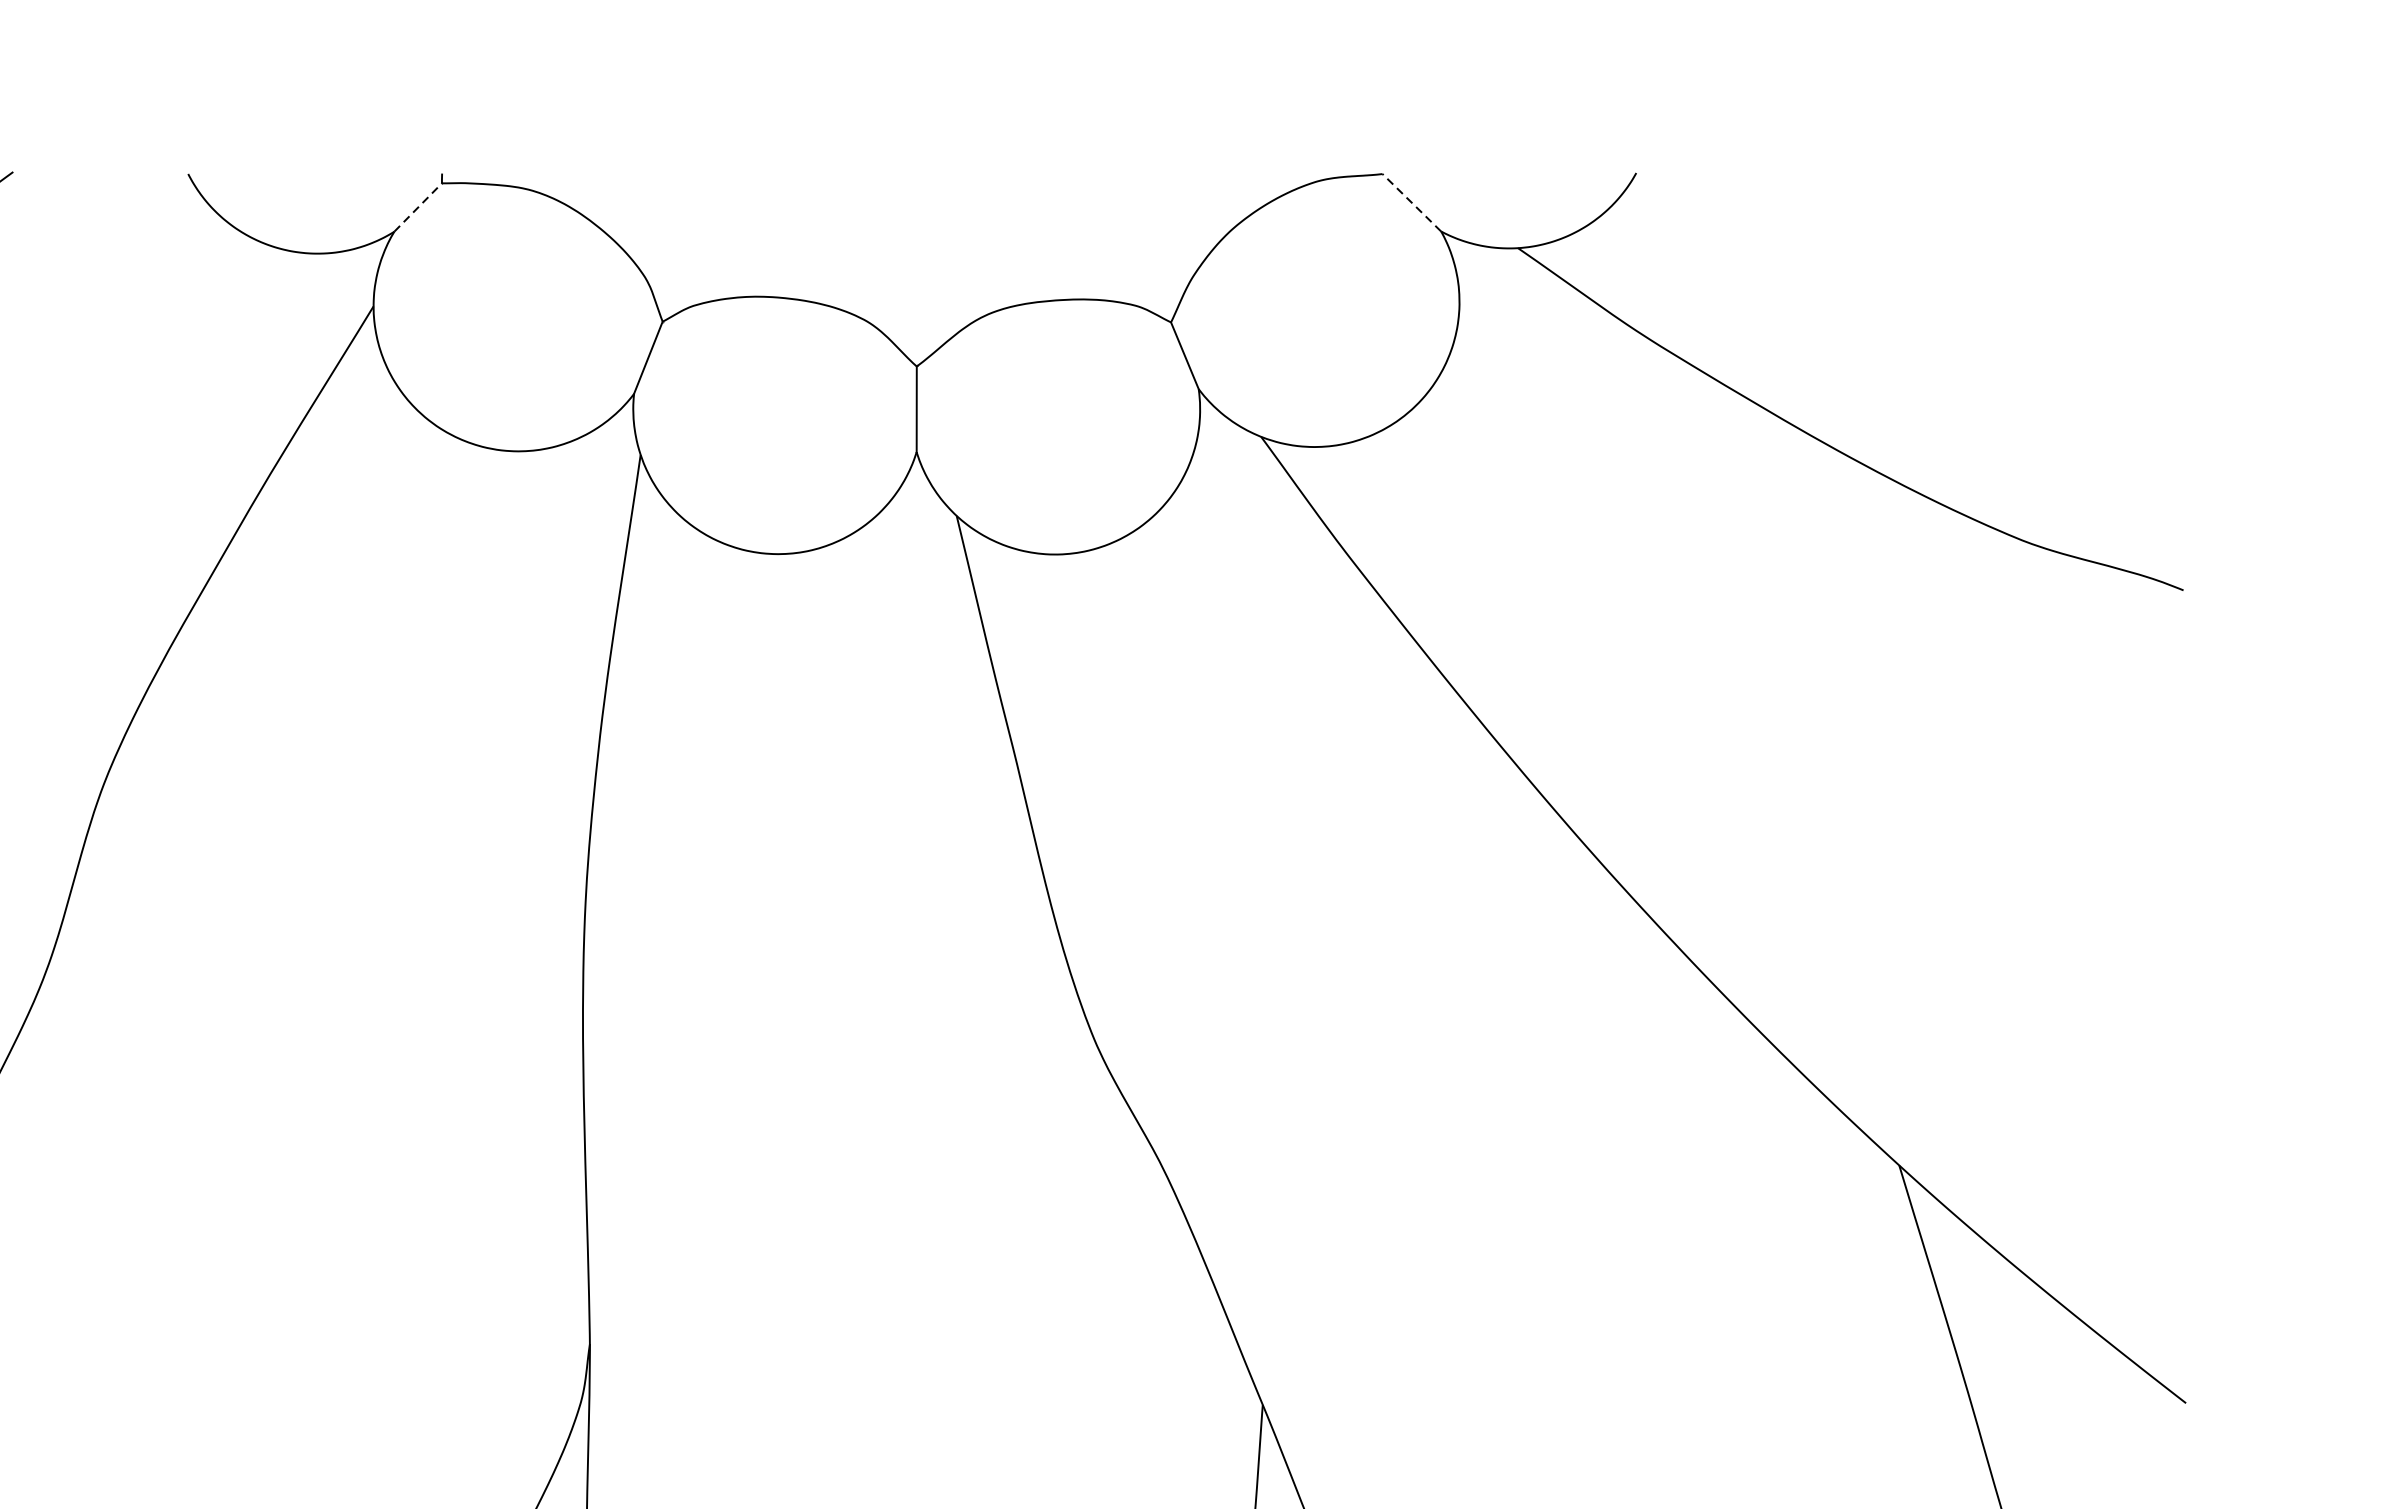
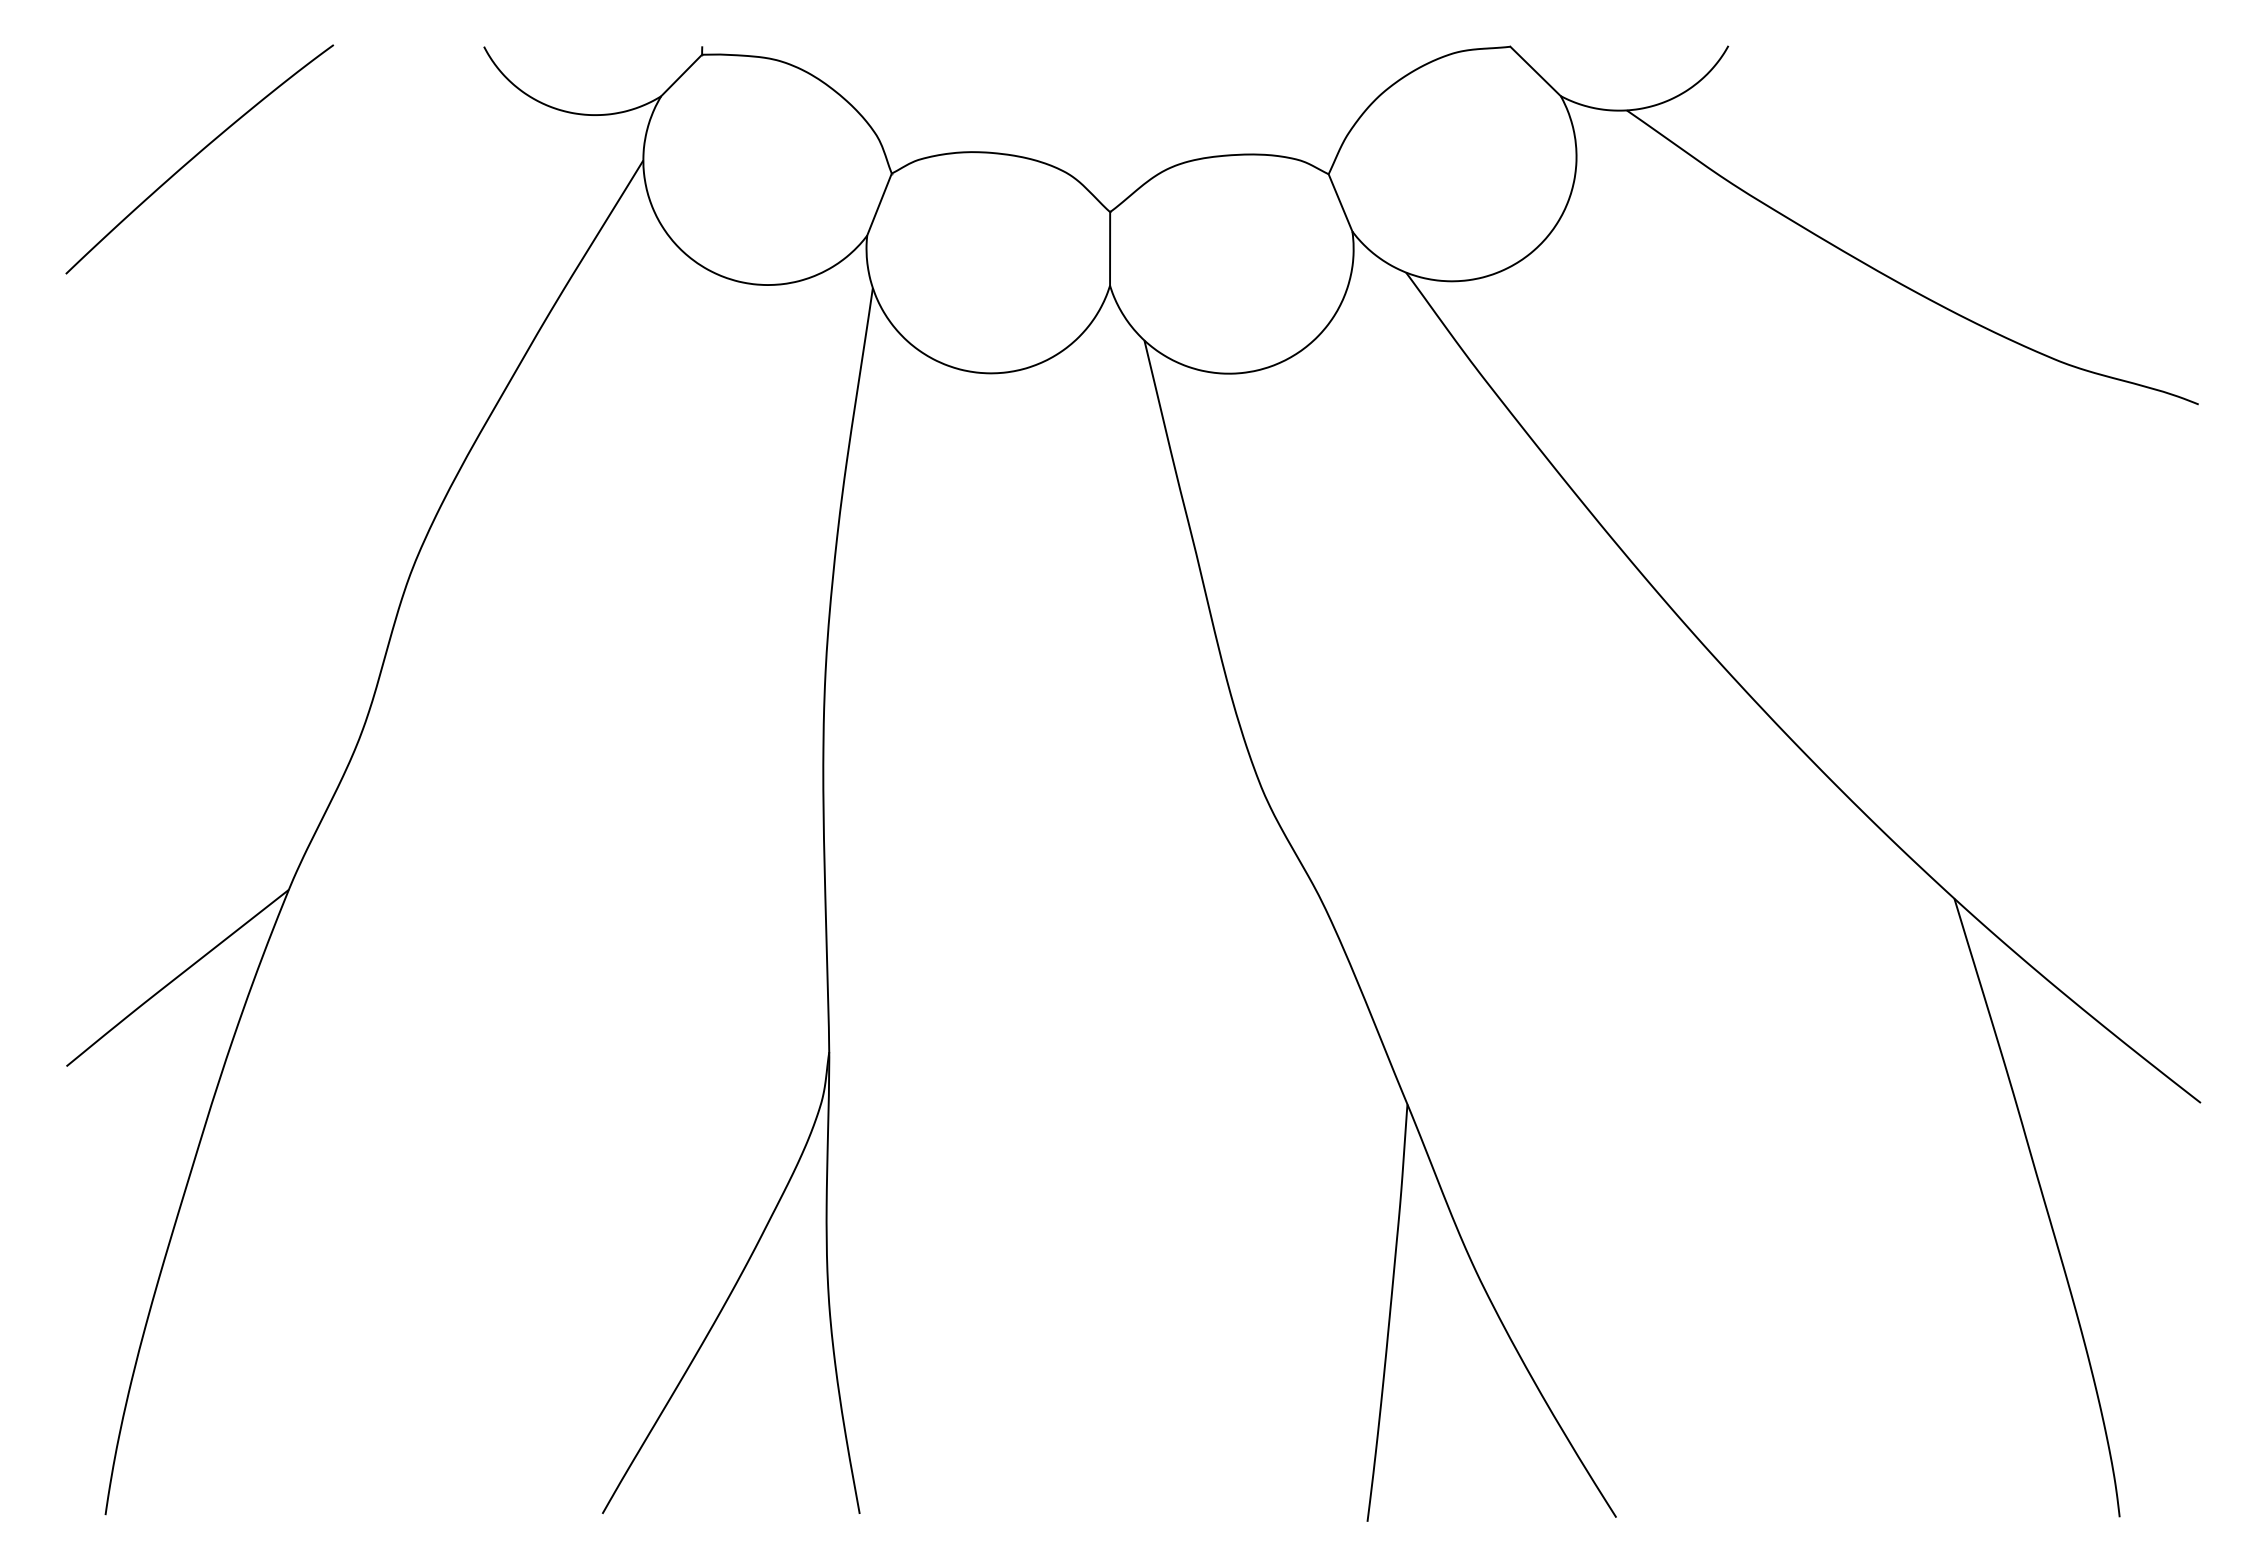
line: (1411, 202) -> (1535, 71), dashed -> solid
line: (419, 207) -> (682, 75), dashed -> solid

